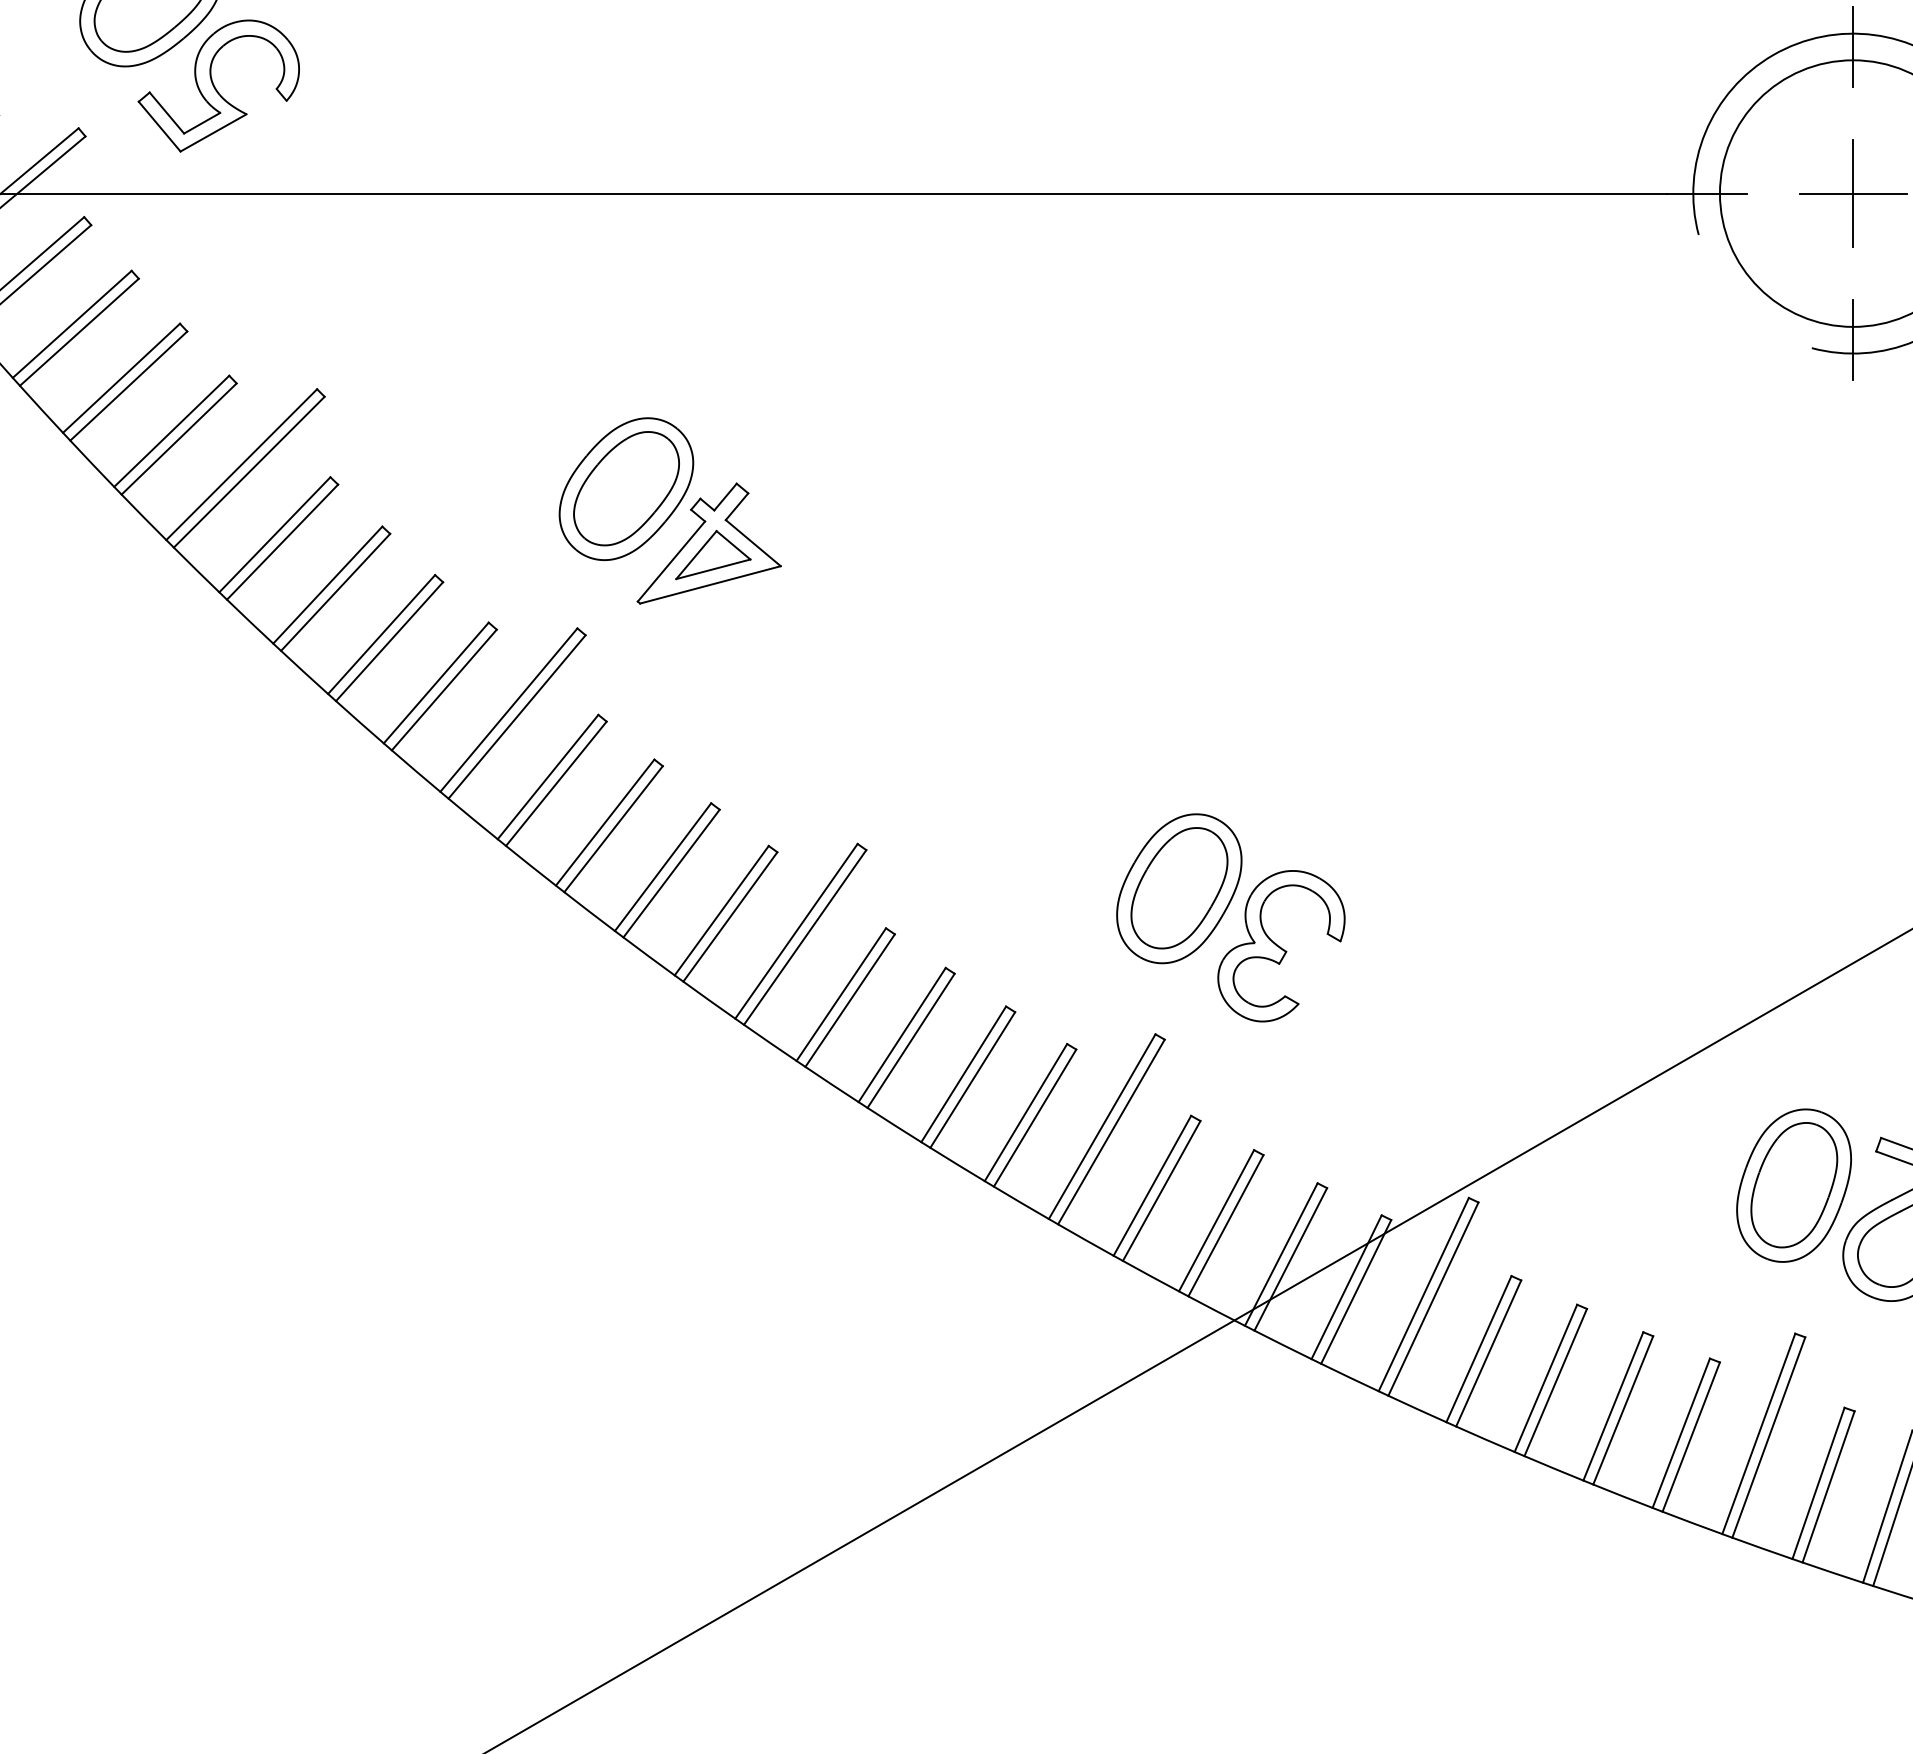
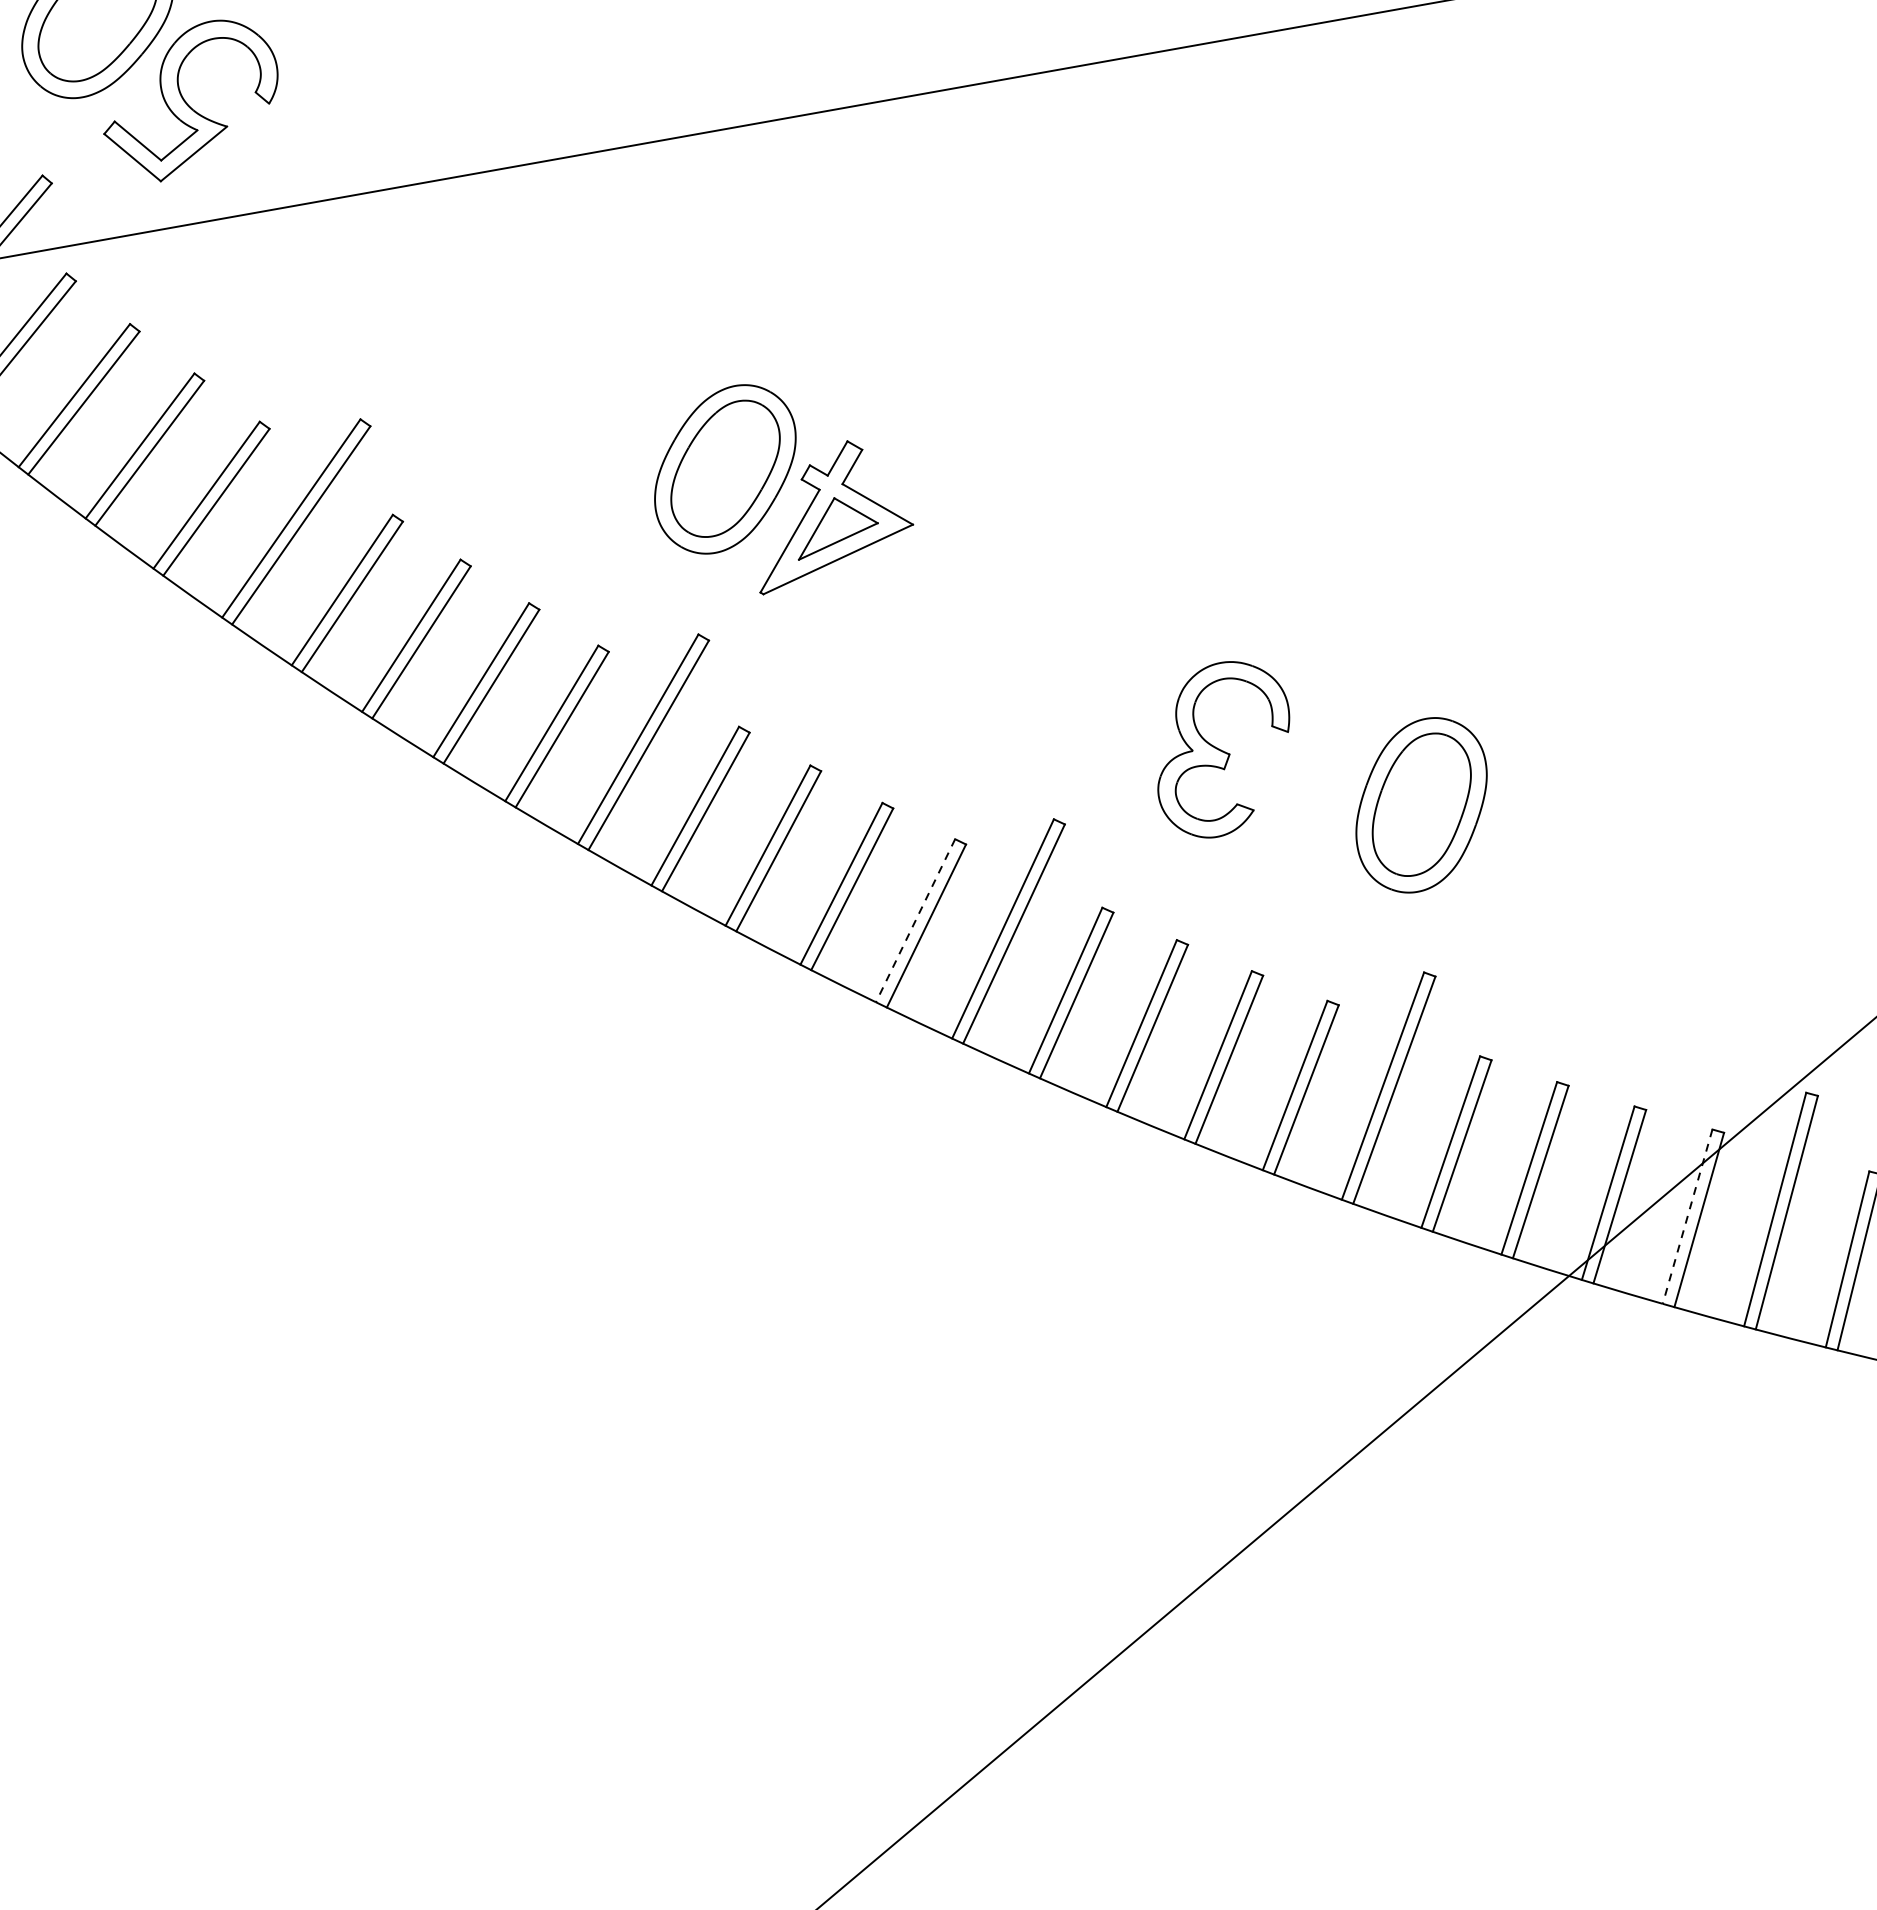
line: (721, 910) -> (915, 920), solid -> dashed
part: (1281, 946) -> (1223, 749), moved
line: (1346, 1287) -> (1687, 1216), solid -> dashed

